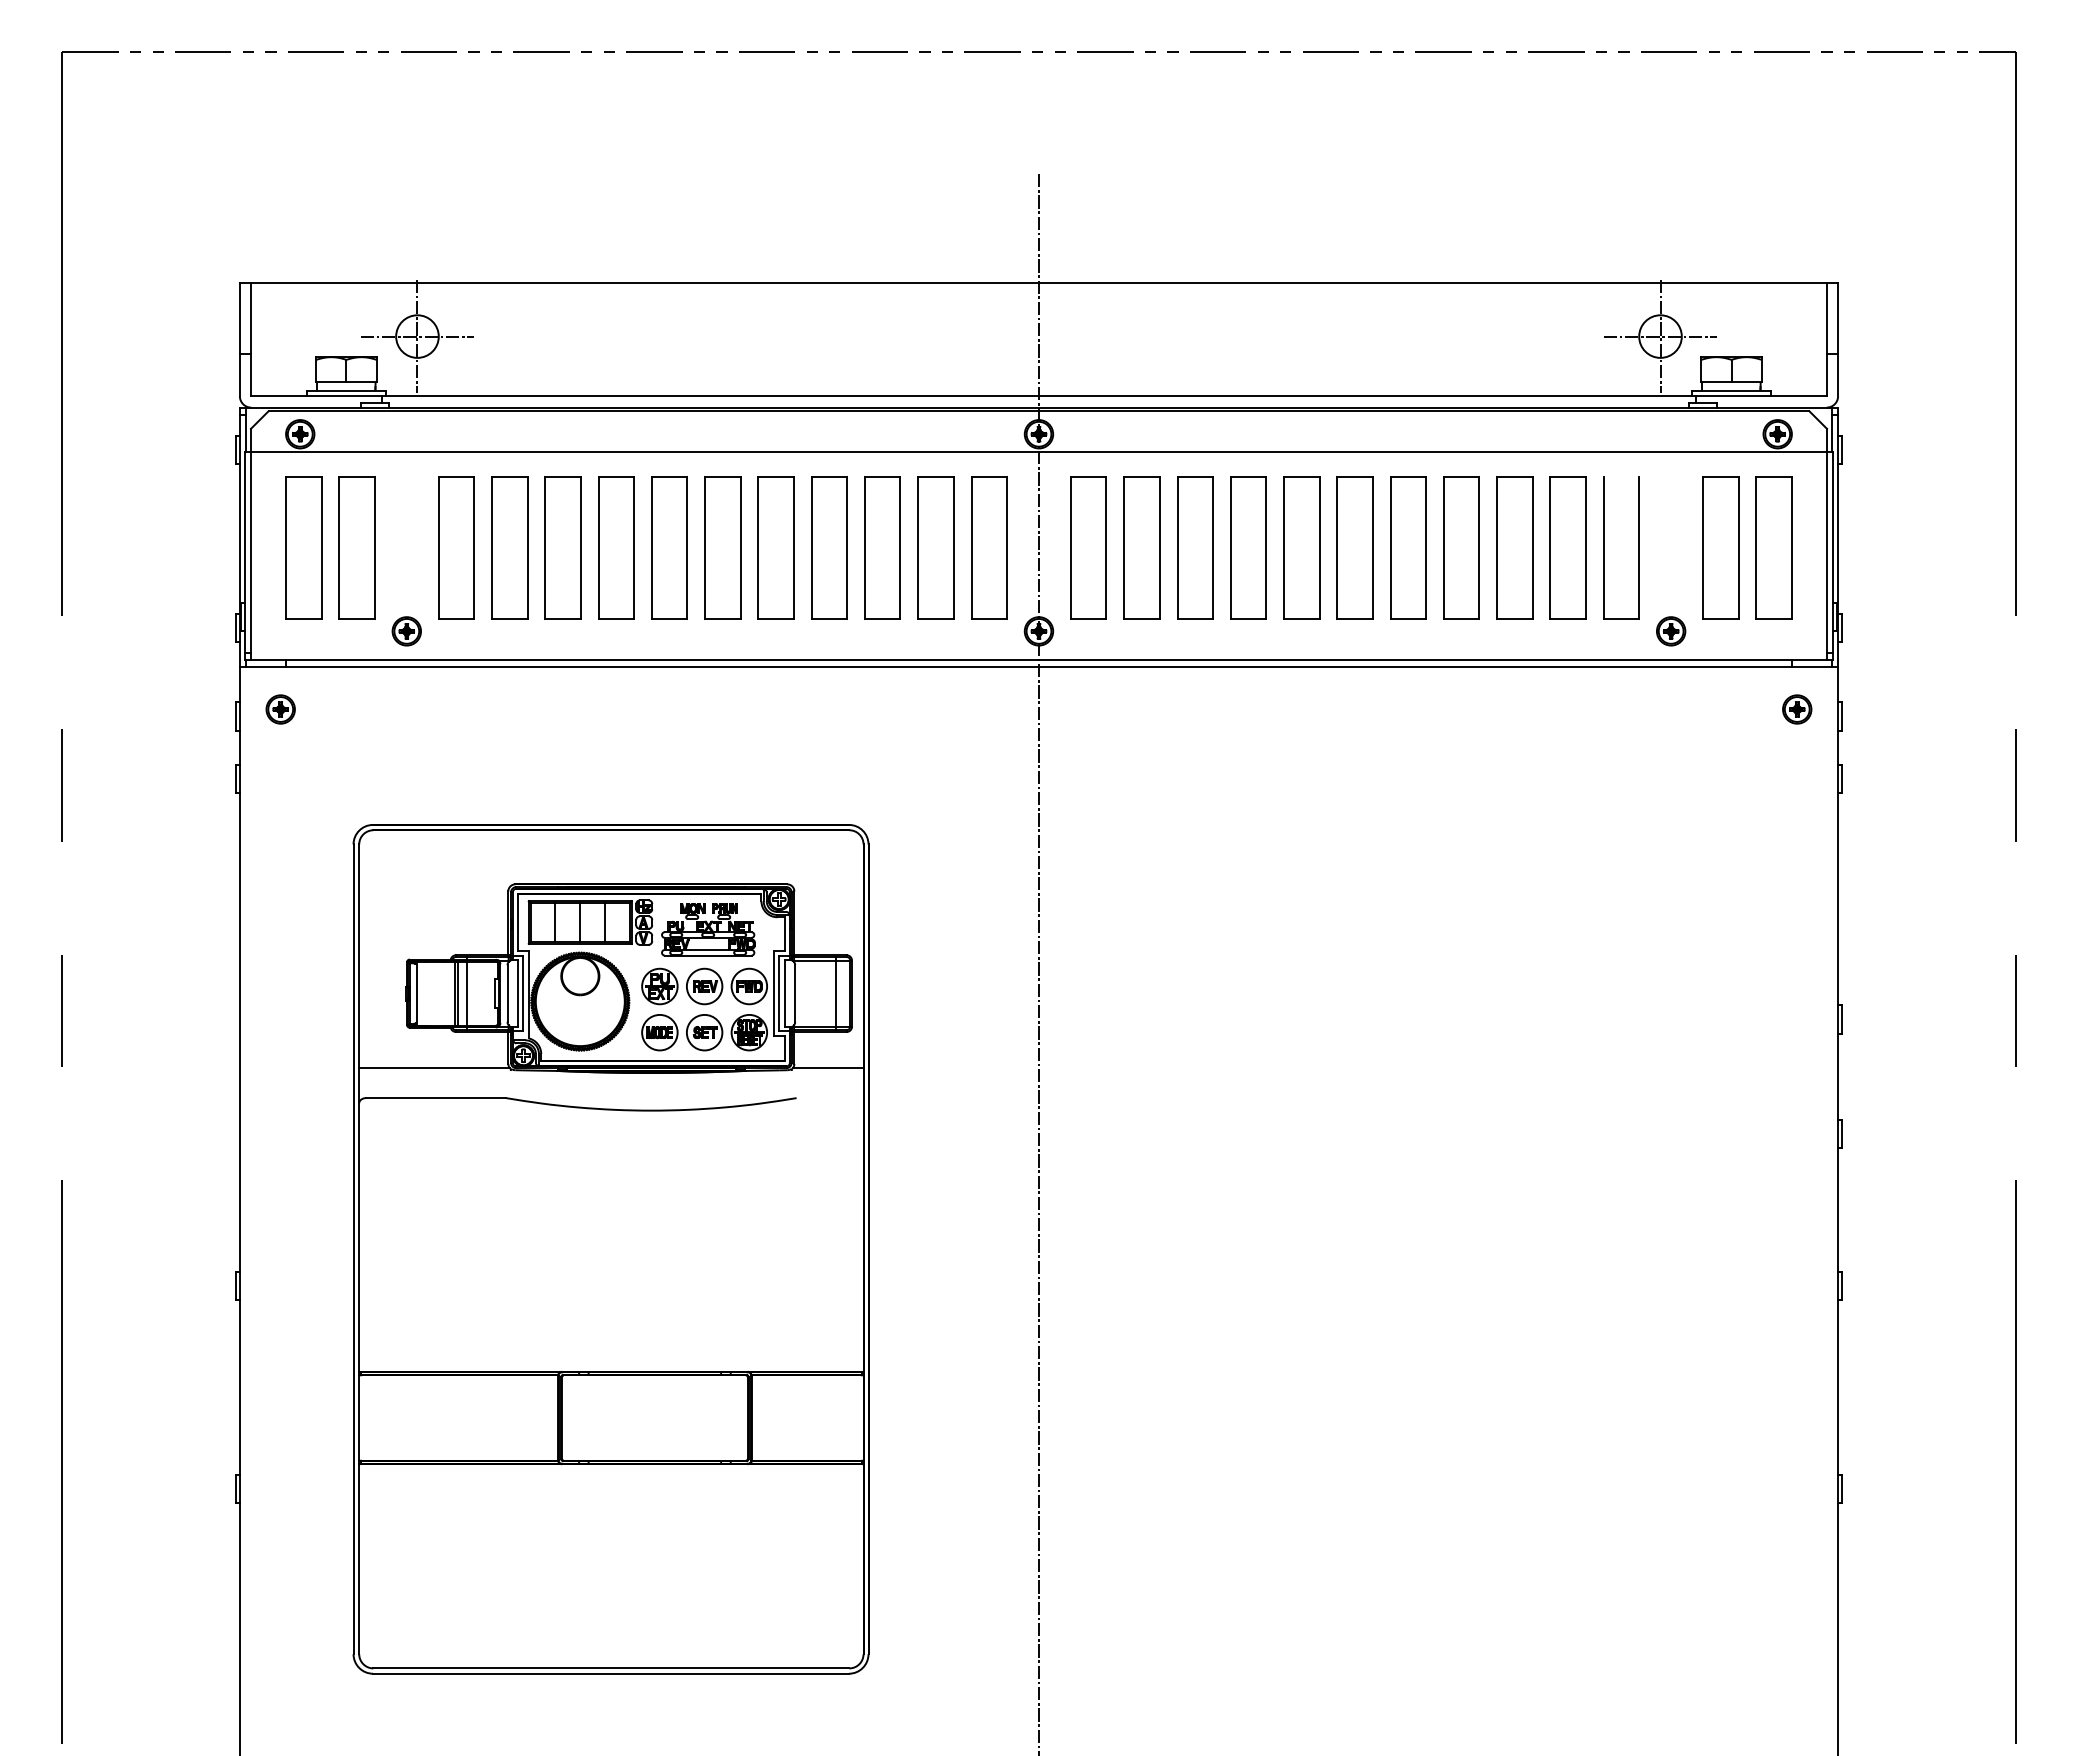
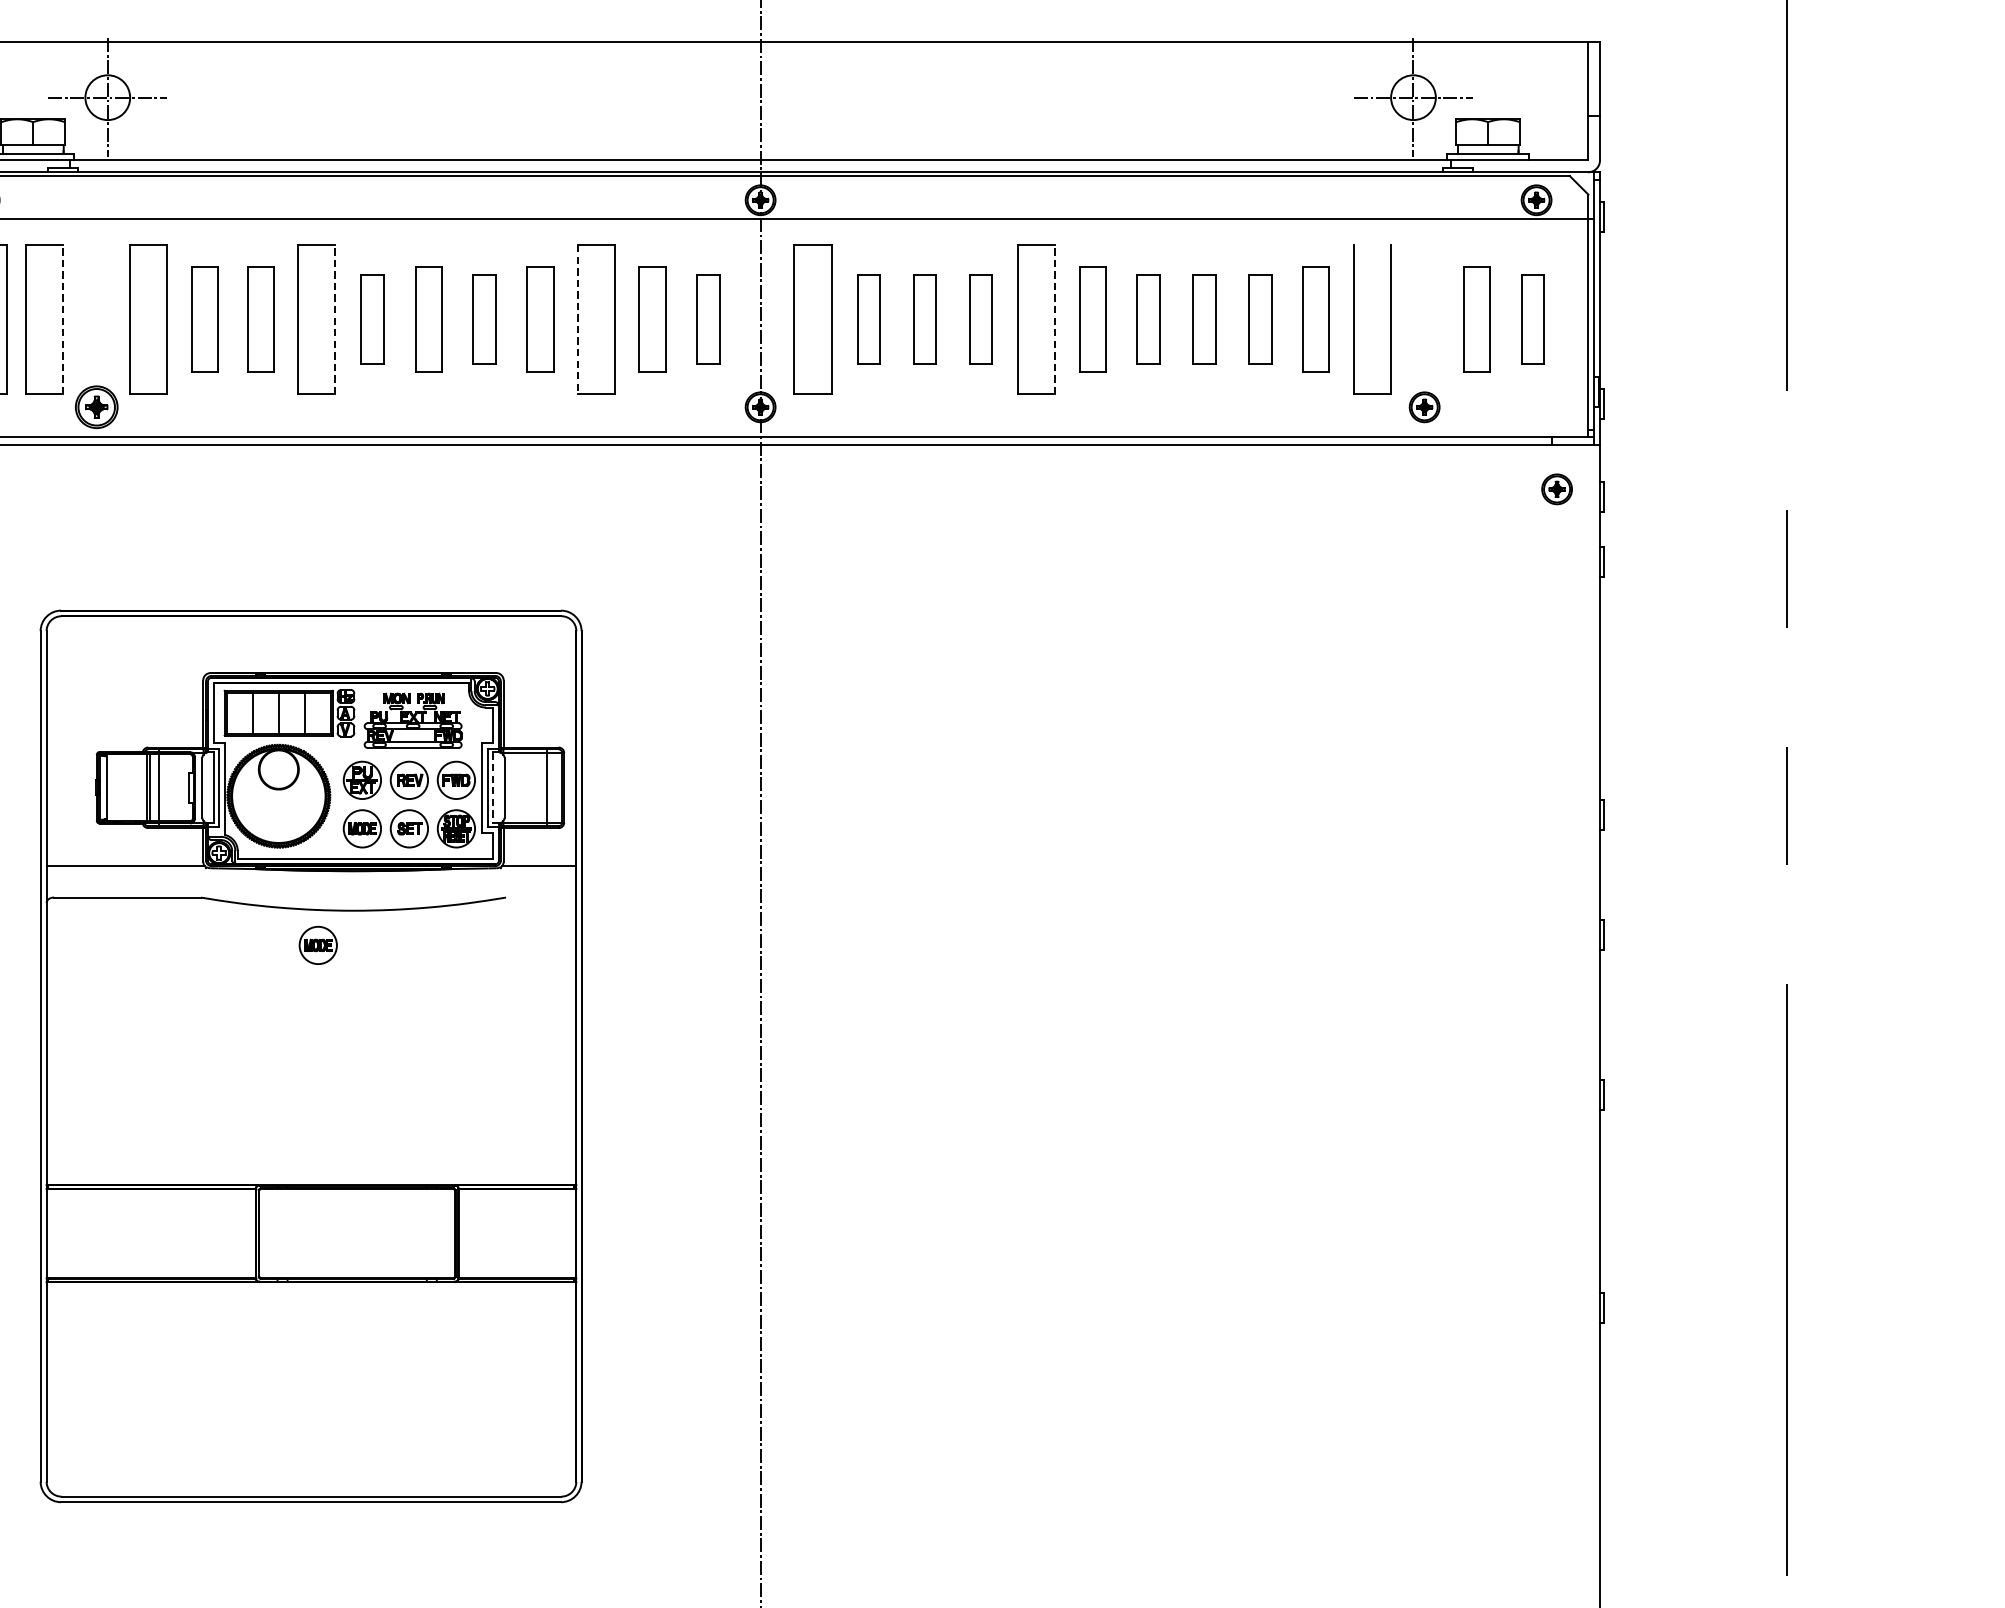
line: (374, 547) -> (62, 319), solid -> dashed
part: (509, 547) -> (204, 319), size x0.7
part: (562, 547) -> (260, 319), size x0.7
line: (634, 547) -> (335, 319), solid -> dashed
part: (669, 547) -> (372, 319), size x0.6
part: (722, 547) -> (428, 319), size x0.7
part: (775, 547) -> (483, 319), size x0.6
part: (829, 547) -> (540, 319), size x0.7
part: (935, 547) -> (651, 319), size x0.7
part: (989, 547) -> (708, 319), size x0.6
part: (1141, 547) -> (868, 319), size x0.6
part: (1195, 547) -> (925, 319), size x0.6
part: (1248, 547) -> (980, 319), size x0.6
line: (1319, 547) -> (1055, 319), solid -> dashed
part: (1354, 547) -> (1092, 319), size x0.7
part: (1408, 547) -> (1148, 319), size x0.6
part: (1461, 547) -> (1204, 319), size x0.6
part: (1514, 547) -> (1260, 319), size x0.6
part: (1567, 547) -> (1315, 319), size x0.7
part: (1720, 547) -> (1476, 319), size x0.7
part: (1773, 547) -> (1532, 319), size x0.6
line: (864, 548) -> (577, 320), solid -> dashed
part: (406, 631) -> (96, 407), size x1.4
line: (784, 993) -> (493, 787), solid -> dashed
part: (617, 1143) -> (317, 945), added

